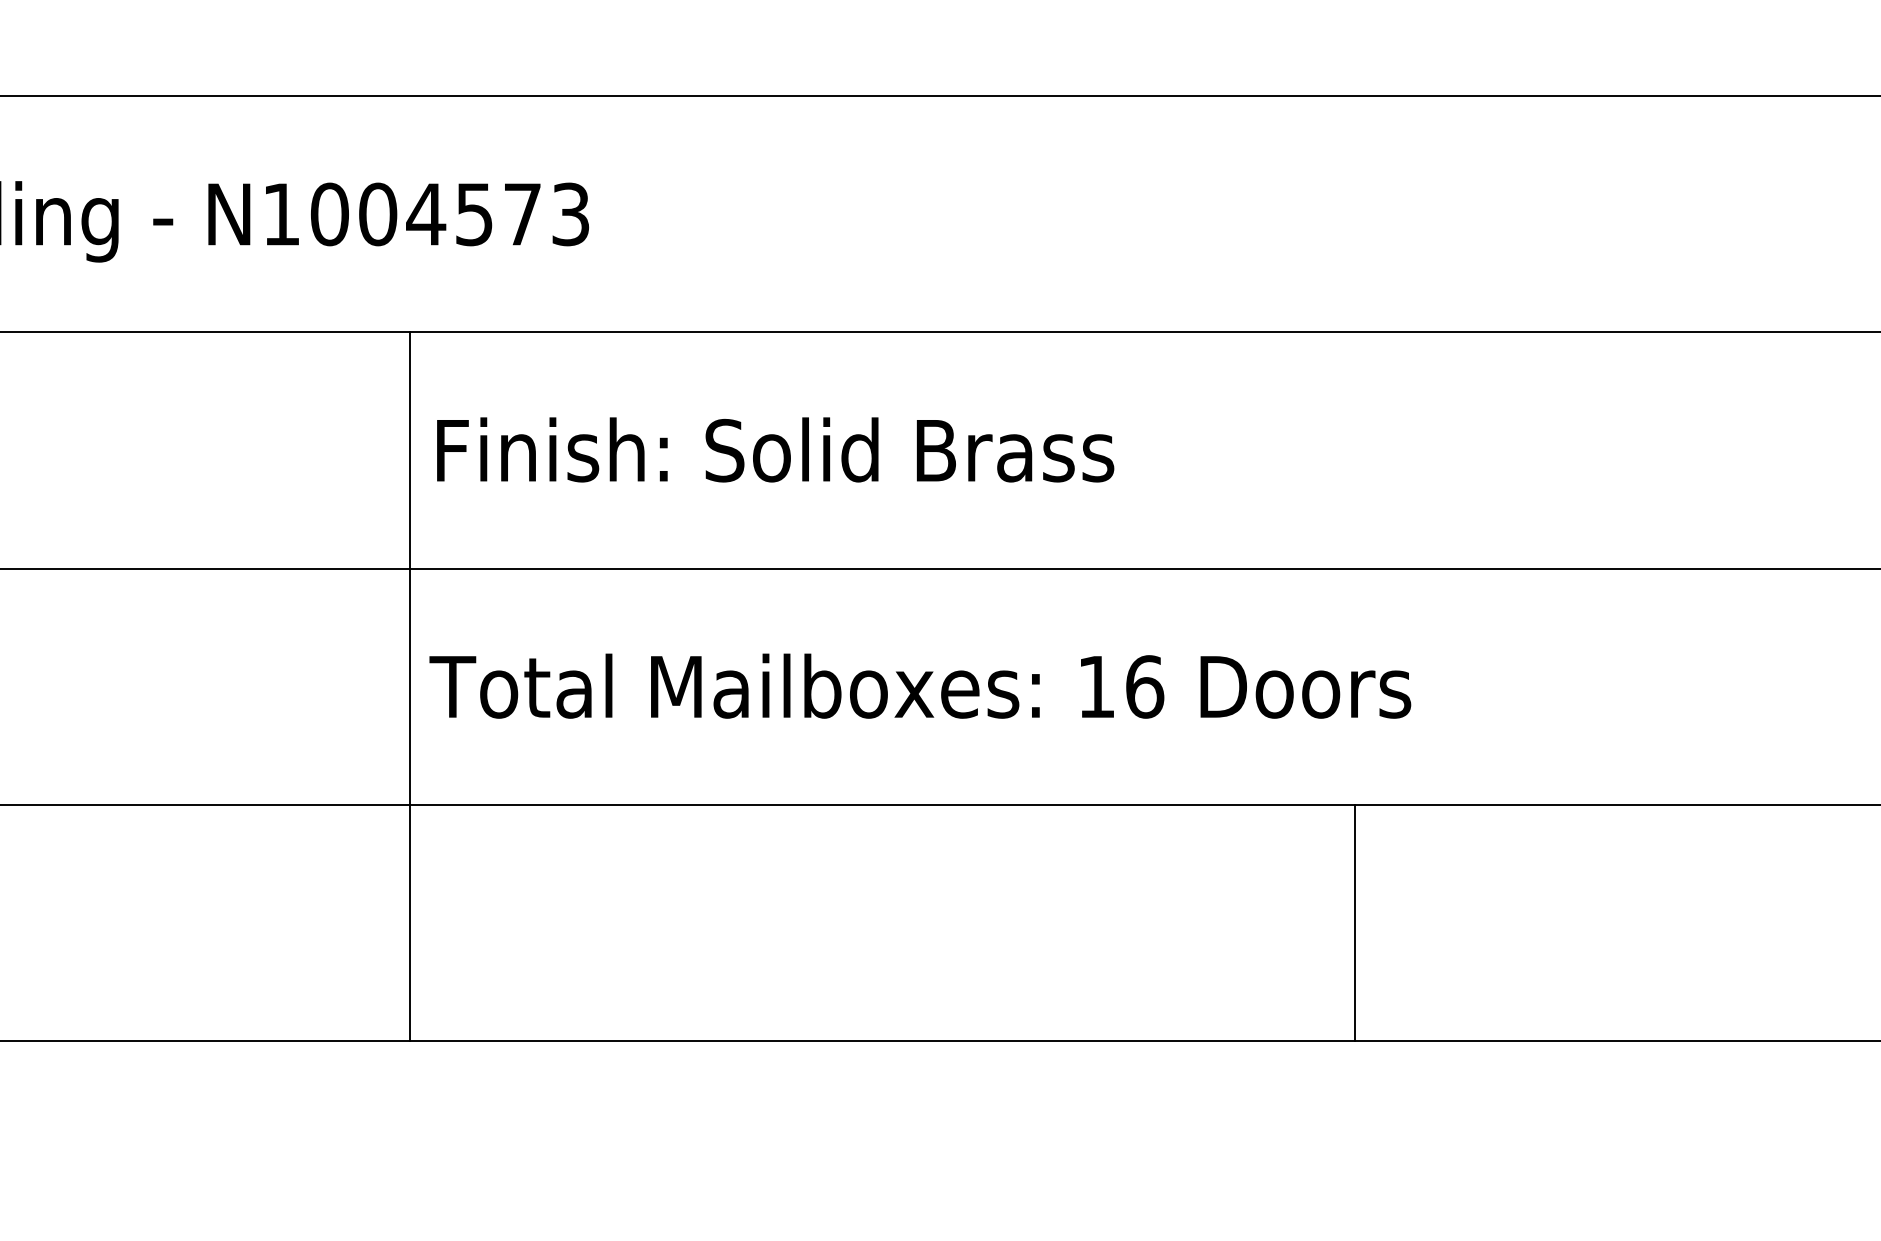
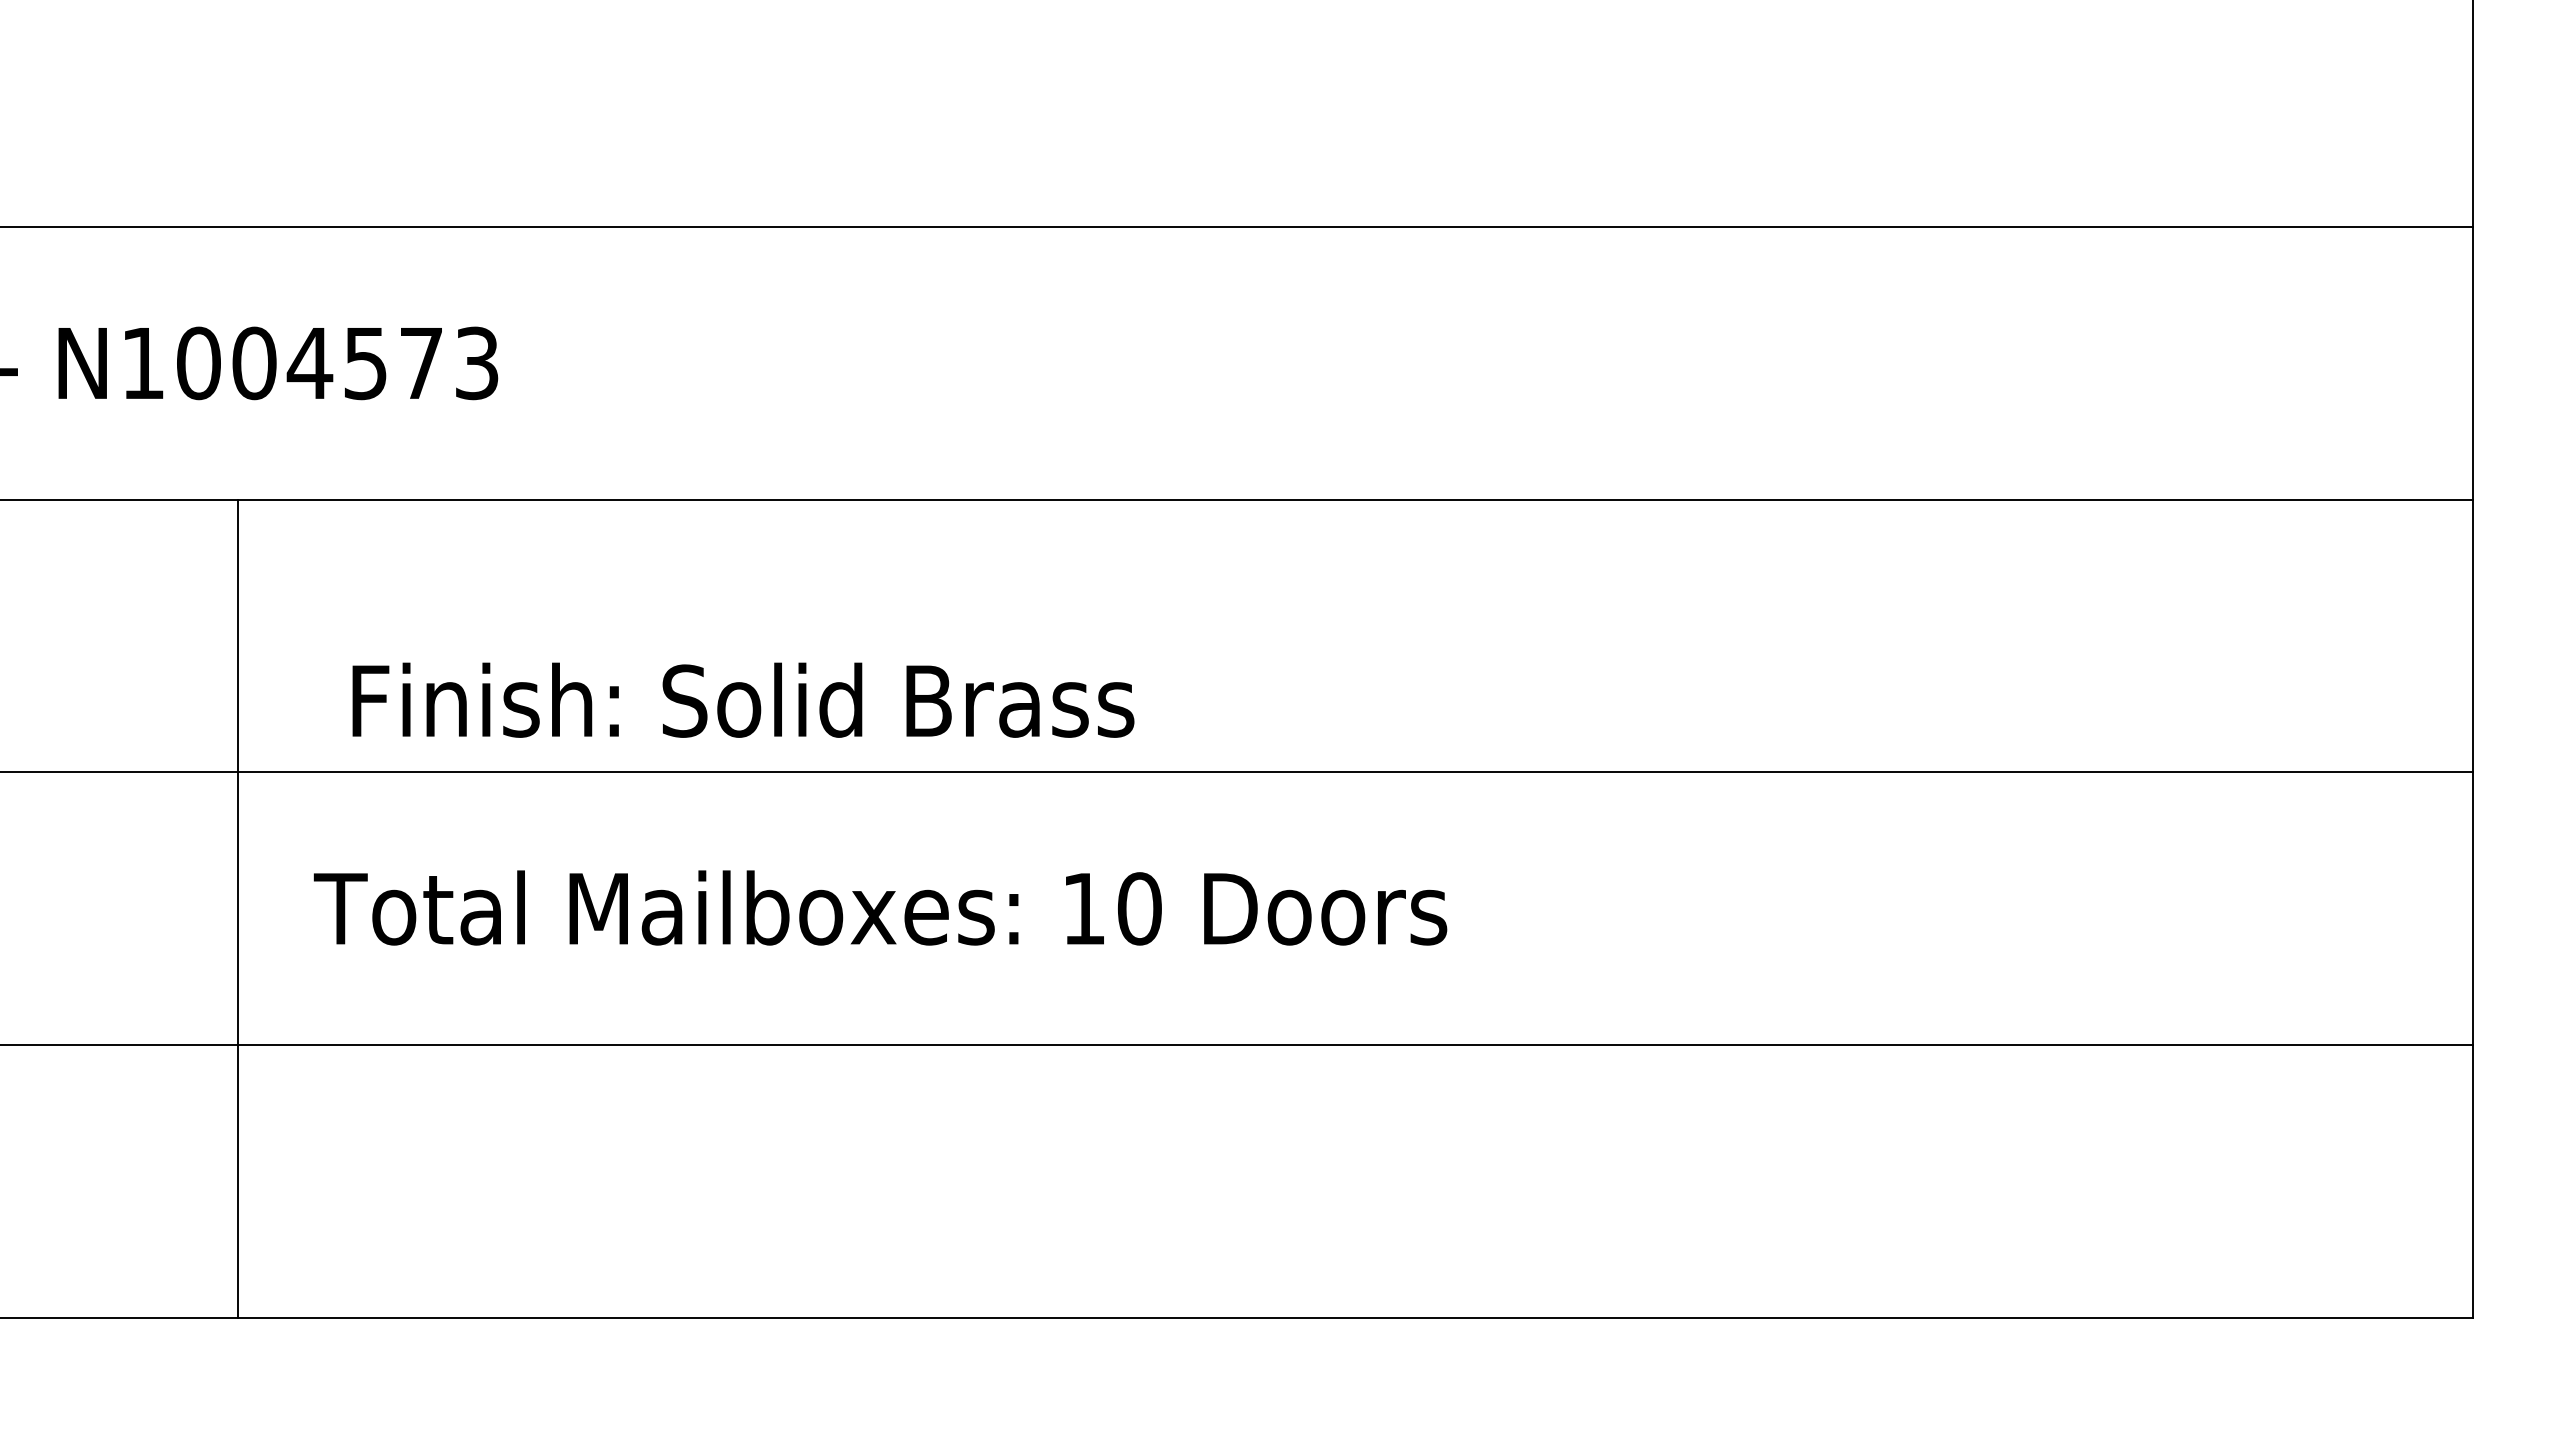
text: (775, 449) -> (743, 699), moved
line: (410, 686) -> (238, 908), moved
text: (1144, 686) -> (1139, 908), 16 -> 10
line: (1355, 923) -> (1382, 1181), removed

